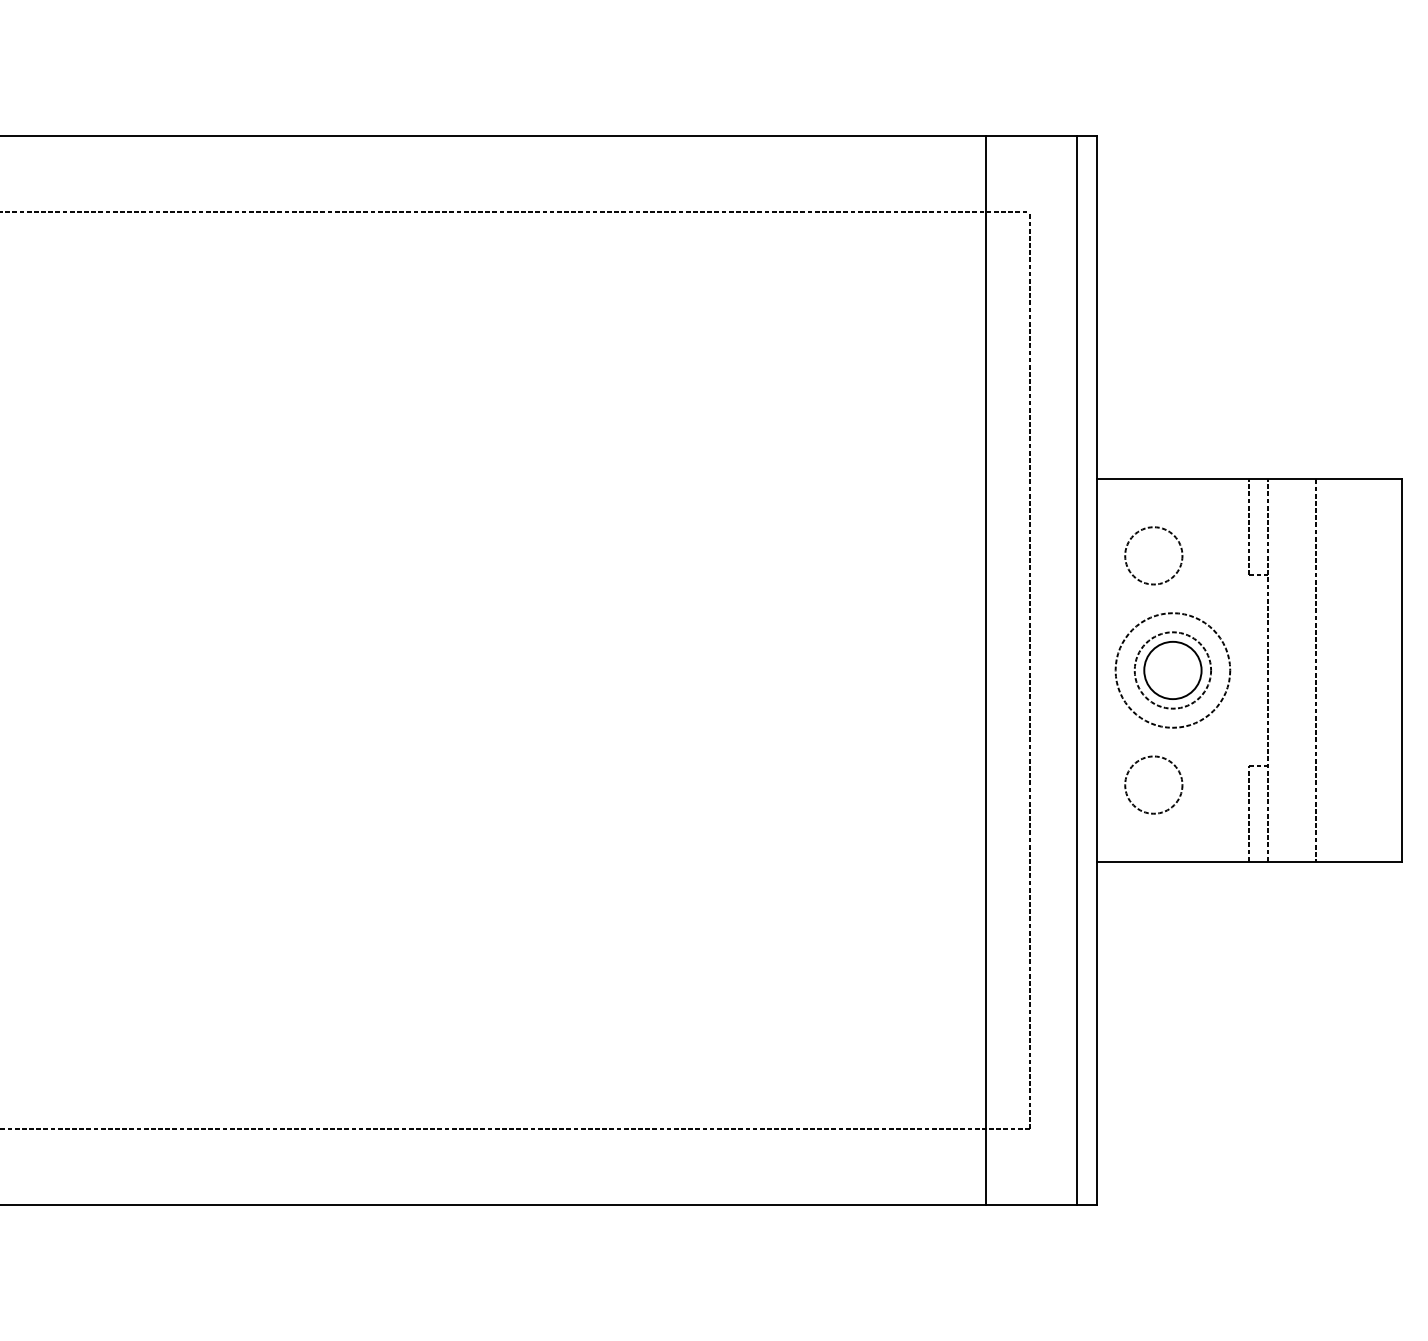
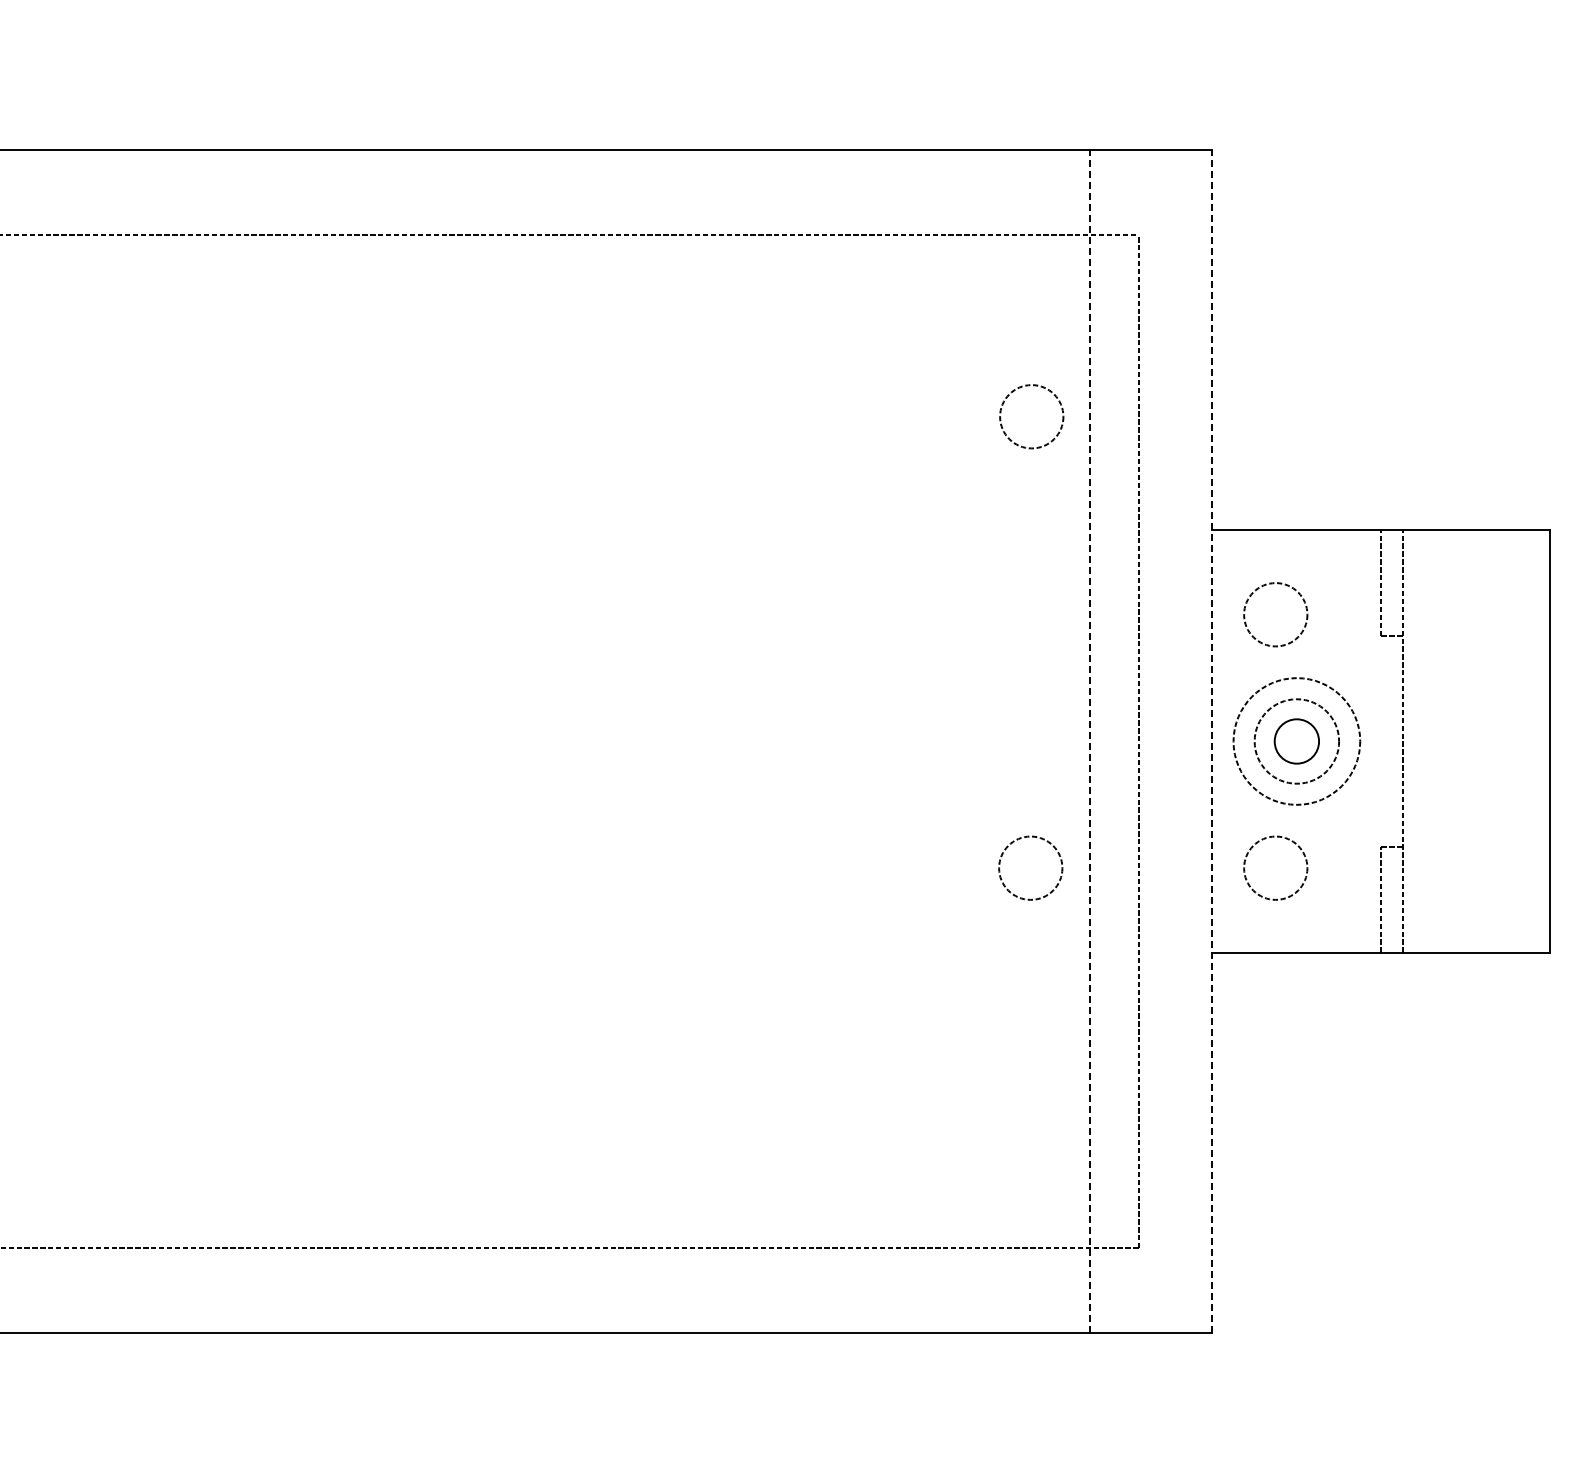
circle: (932, 376) -> (1031, 416), added
line: (986, 670) -> (1090, 741), solid -> dashed
line: (1077, 670) -> (1191, 741), removed
line: (1096, 670) -> (1212, 741), solid -> dashed
circle: (1172, 670) -> (1296, 741), size x0.7
line: (1316, 670) -> (1455, 741), removed
circle: (931, 784) -> (1030, 867), added

